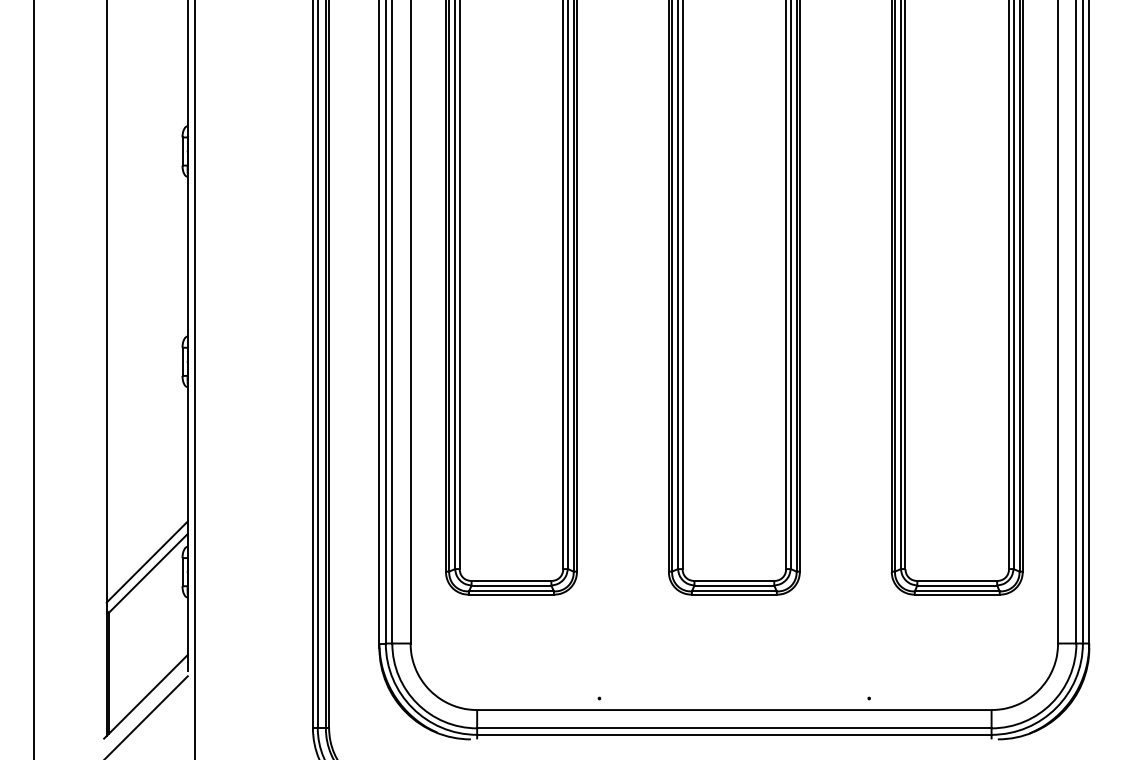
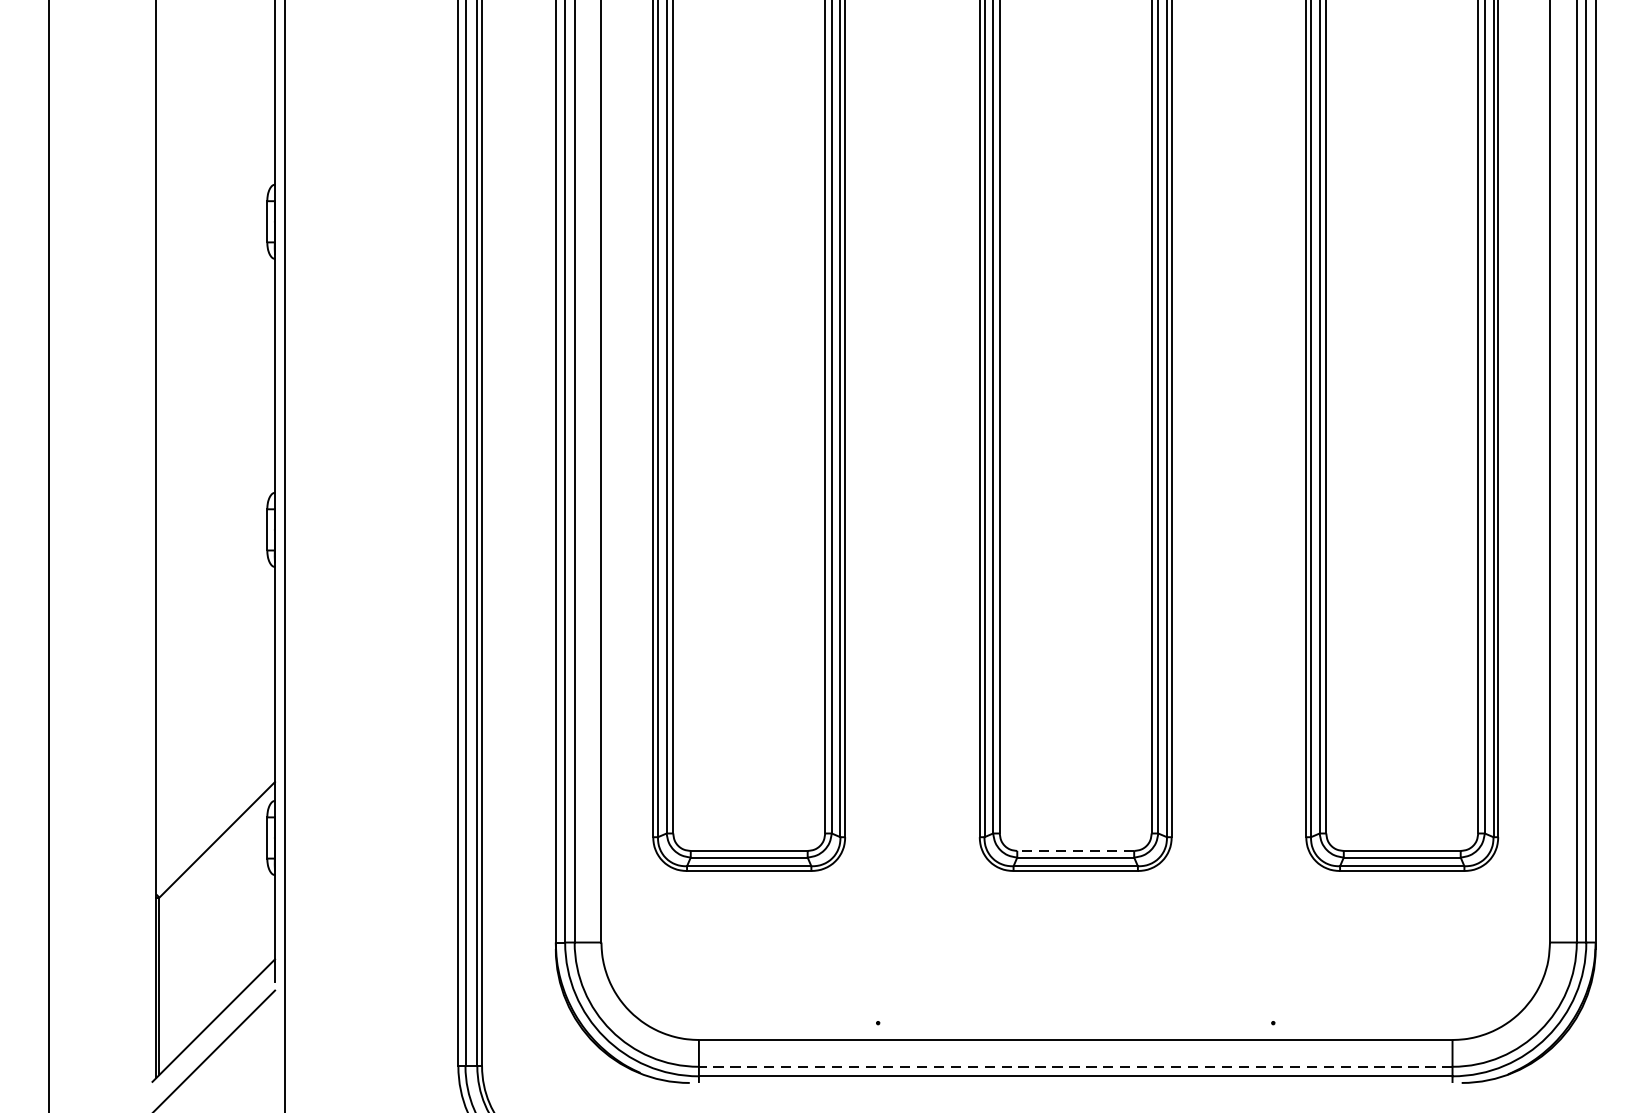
line: (146, 561) -> (214, 822), removed
line: (734, 581) -> (1075, 851), solid -> dashed
line: (733, 728) -> (1074, 1067), solid -> dashed

